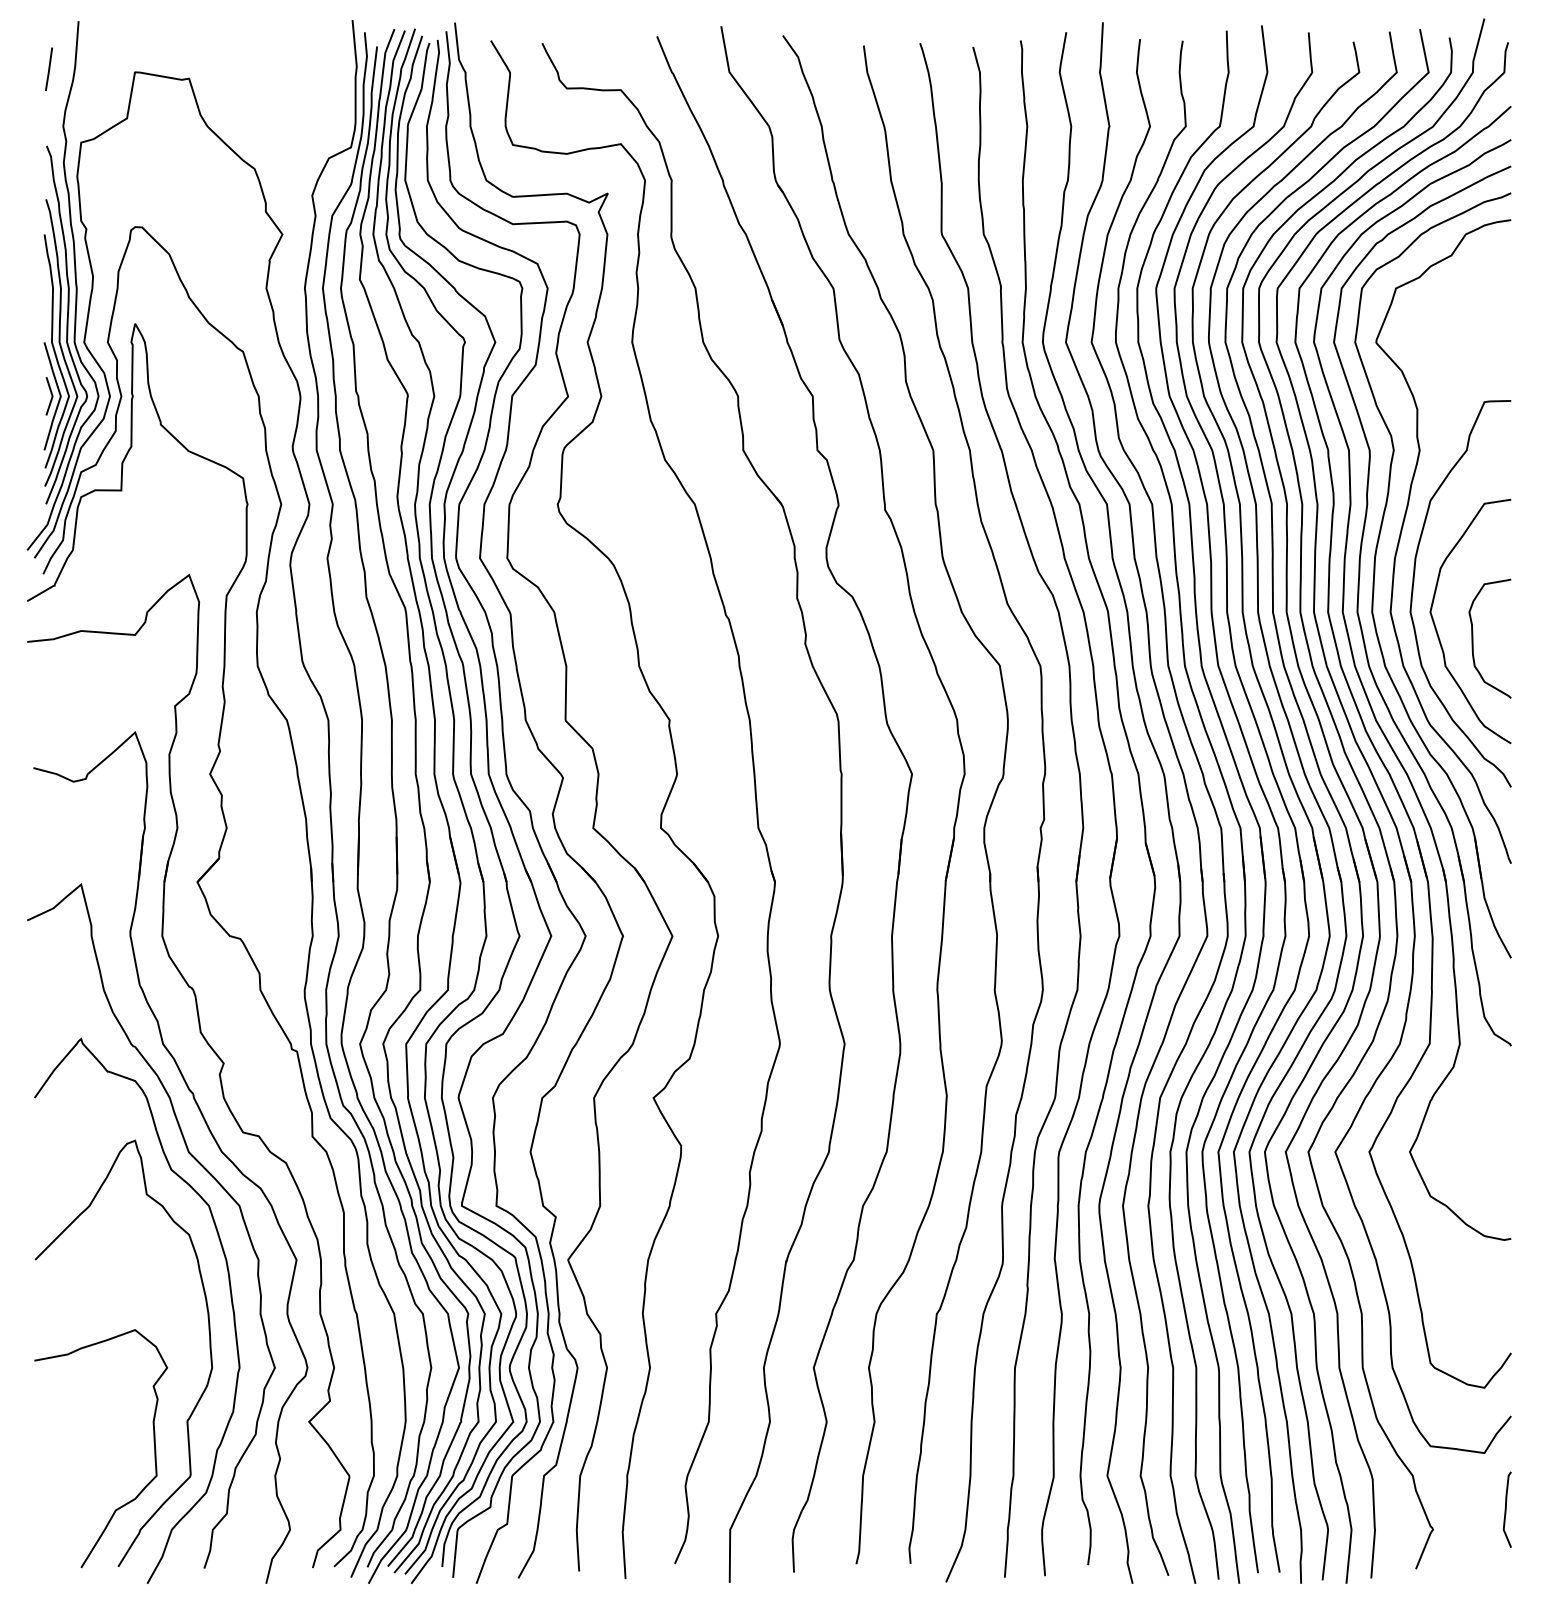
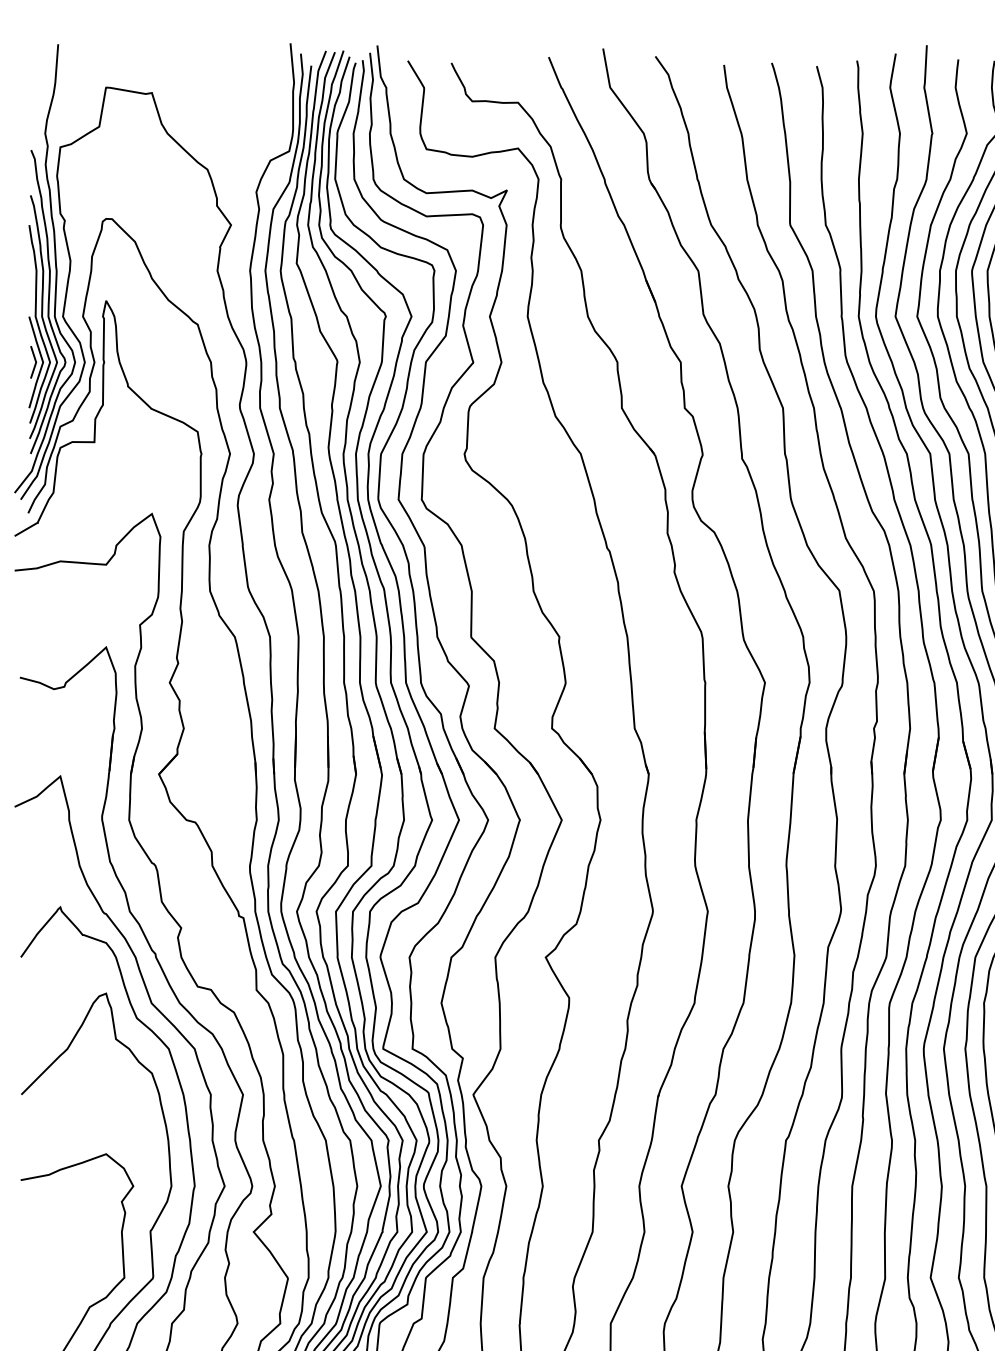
line: (48, 69) -> (32, 85), removed

